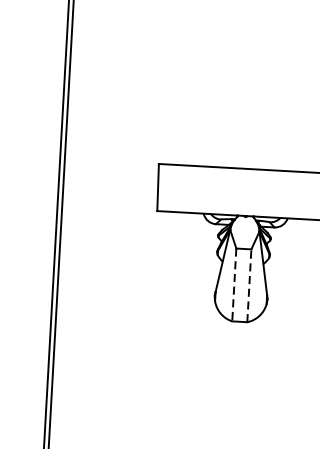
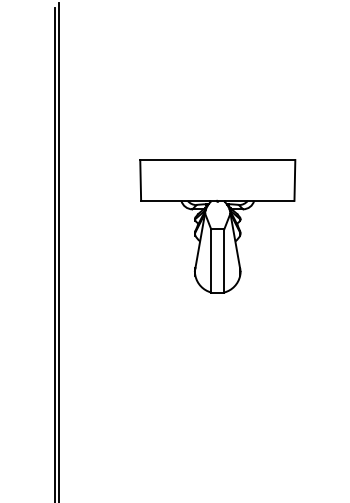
line: (234, 284) -> (211, 260), dashed -> solid
line: (249, 285) -> (224, 260), dashed -> solid

